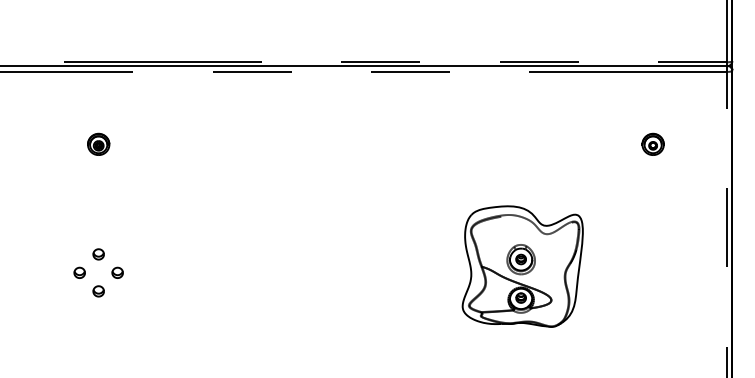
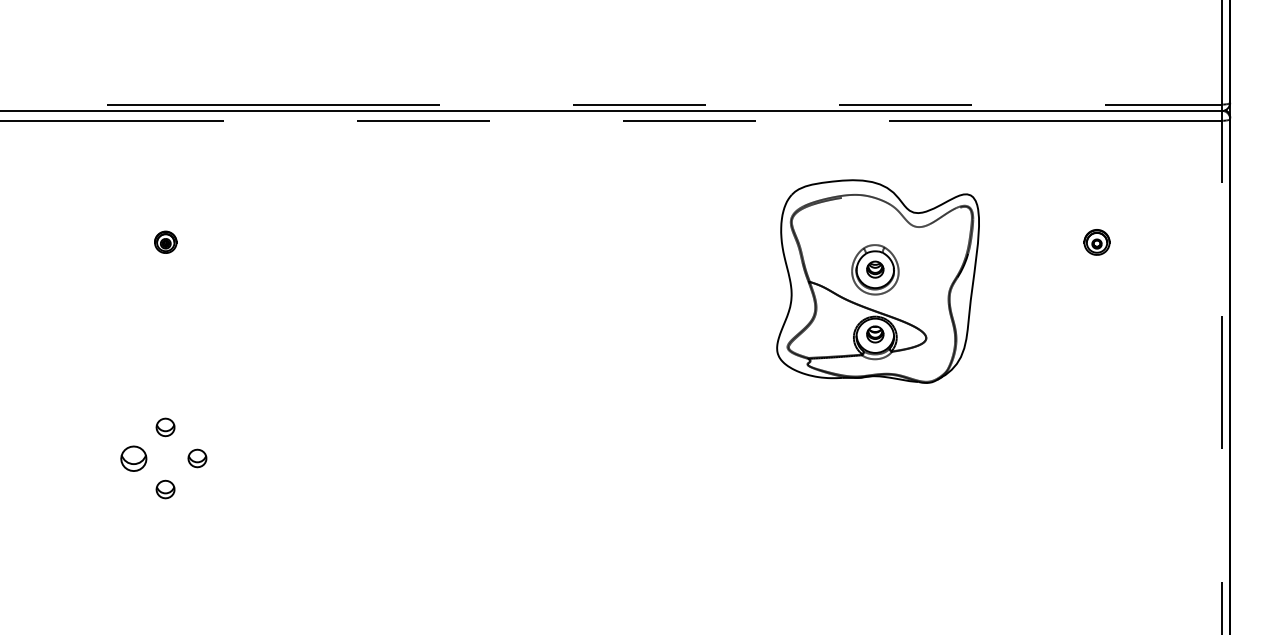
part: (98, 143) -> (165, 241), size x0.6
part: (652, 143) -> (1096, 241), size x0.7
part: (522, 266) -> (877, 281), moved
part: (79, 272) -> (133, 457), size x1.4

